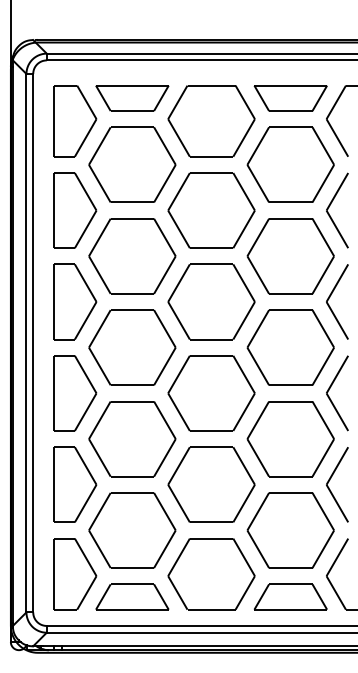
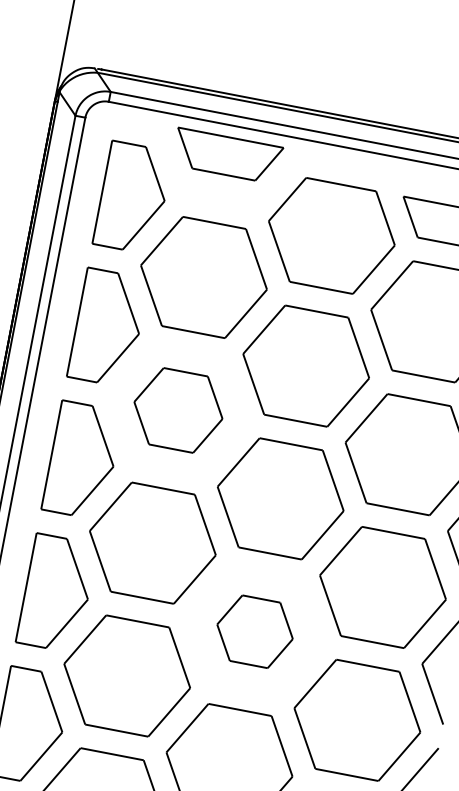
part: (132, 98) -> (227, 156), moved
part: (132, 256) -> (178, 410), size x0.7
part: (211, 393) -> (254, 631), size x0.6

